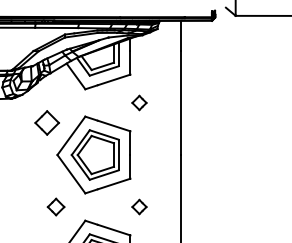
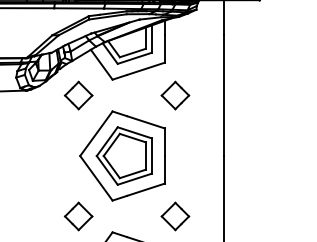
part: (139, 102) -> (175, 95), size x1.67
part: (46, 122) -> (77, 95), moved
part: (55, 206) -> (77, 215), size x1.43
part: (139, 206) -> (175, 215), size x1.67

